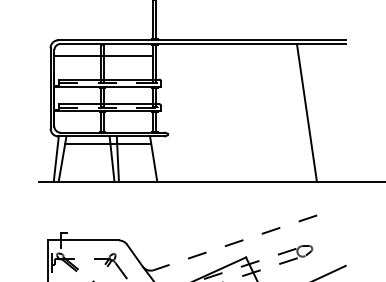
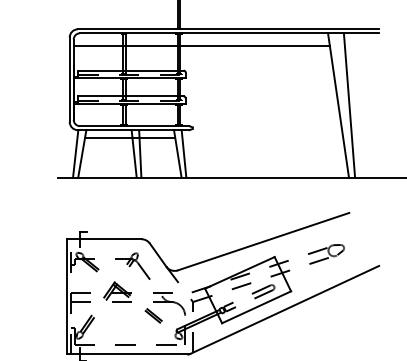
line: (226, 56) -> (254, 46), added
line: (317, 112) -> (349, 105), added
line: (159, 158) -> (183, 153), added
line: (235, 242) -> (263, 241), dashed -> solid

